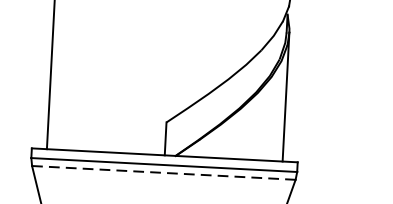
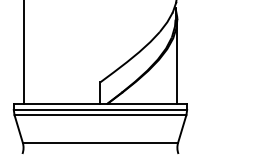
line: (163, 173) -> (100, 115), dashed -> solid

